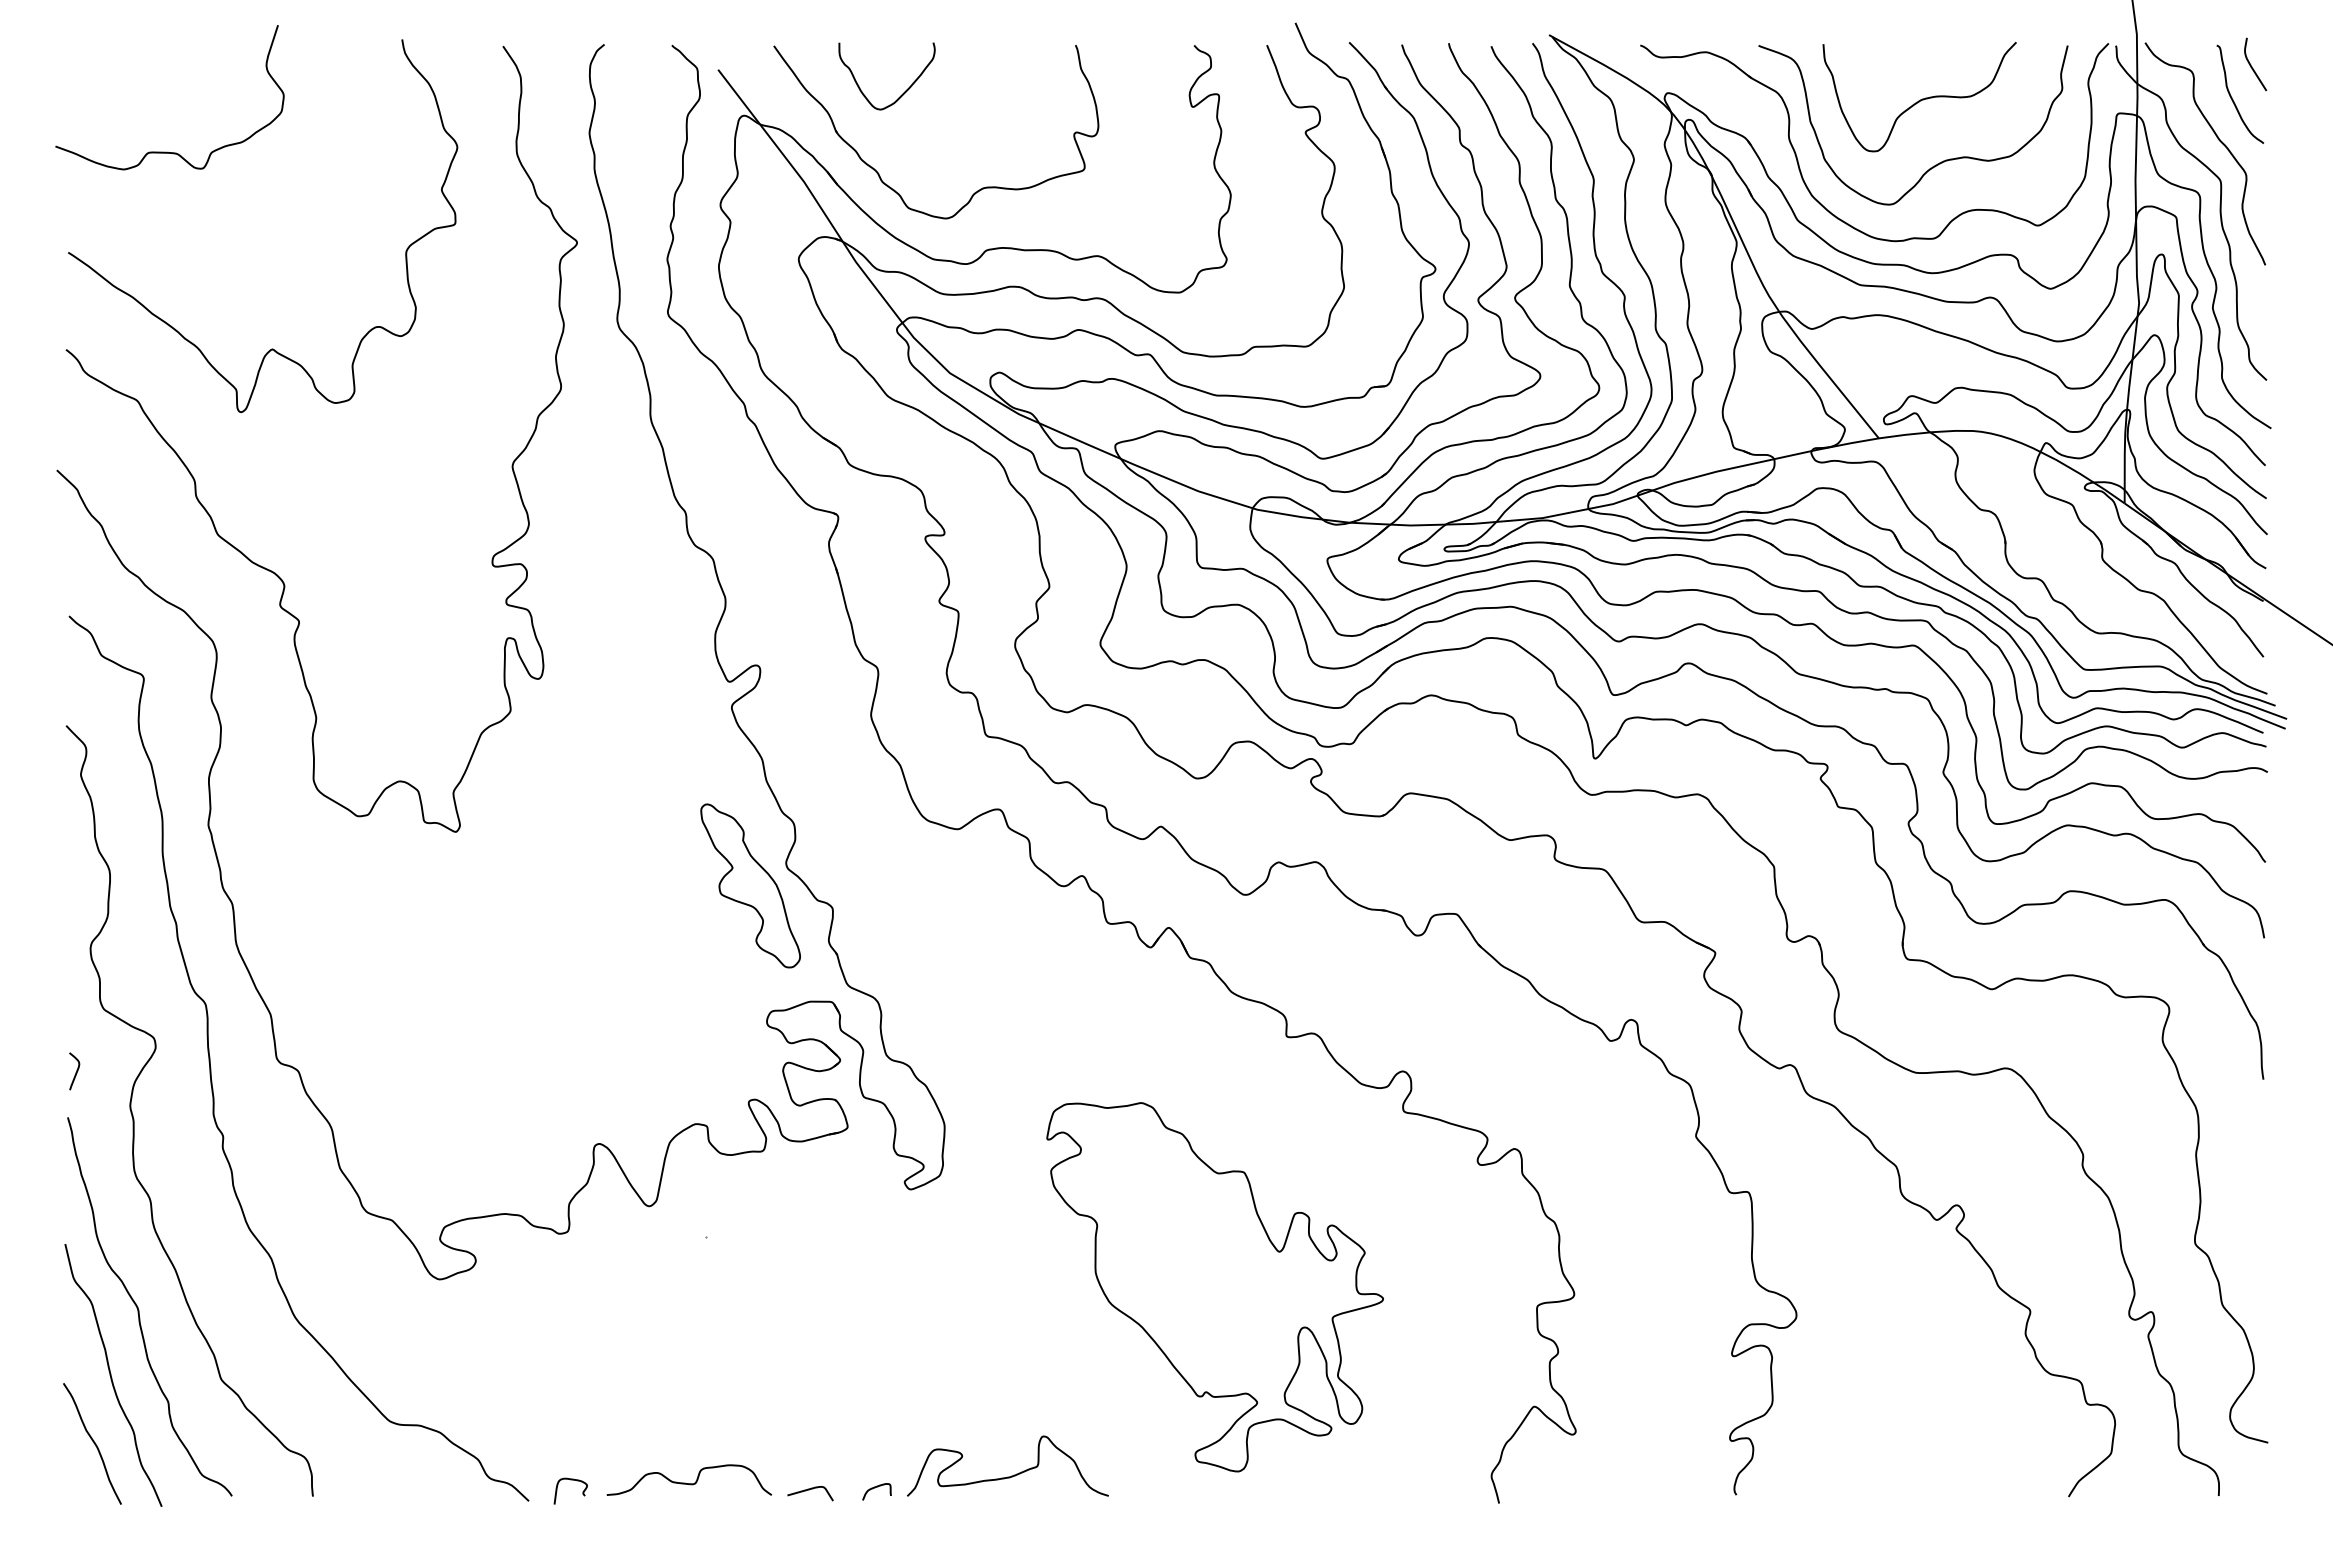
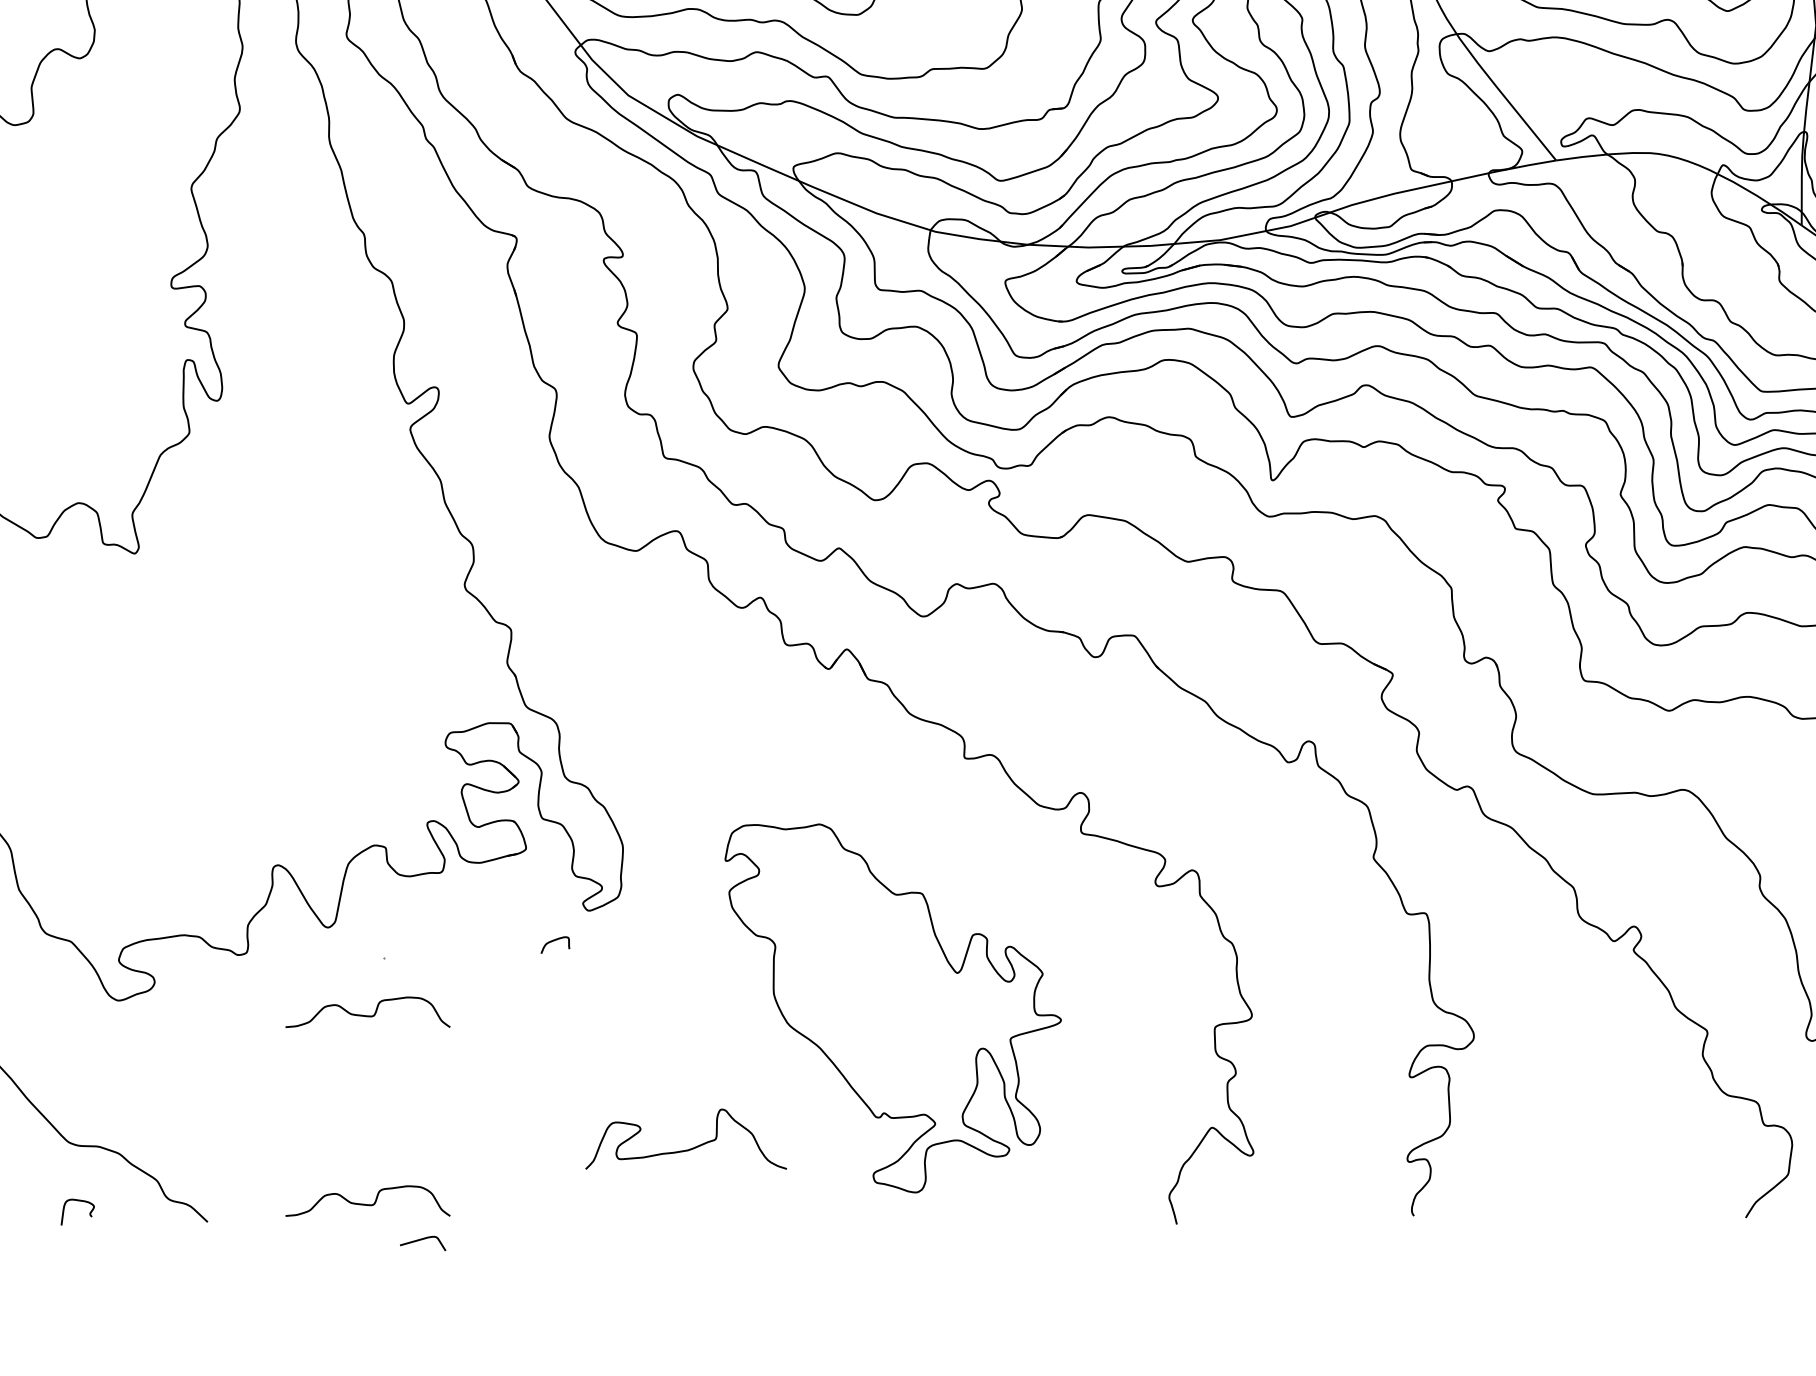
part: (750, 885) -> (429, 607), removed
curve: (688, 1294) -> (367, 1015), added
curve: (1011, 1475) -> (689, 1148), moved
curve: (570, 1480) -> (77, 1201), moved
curve: (875, 1488) -> (553, 941), moved
curve: (809, 1490) -> (422, 1240), moved

